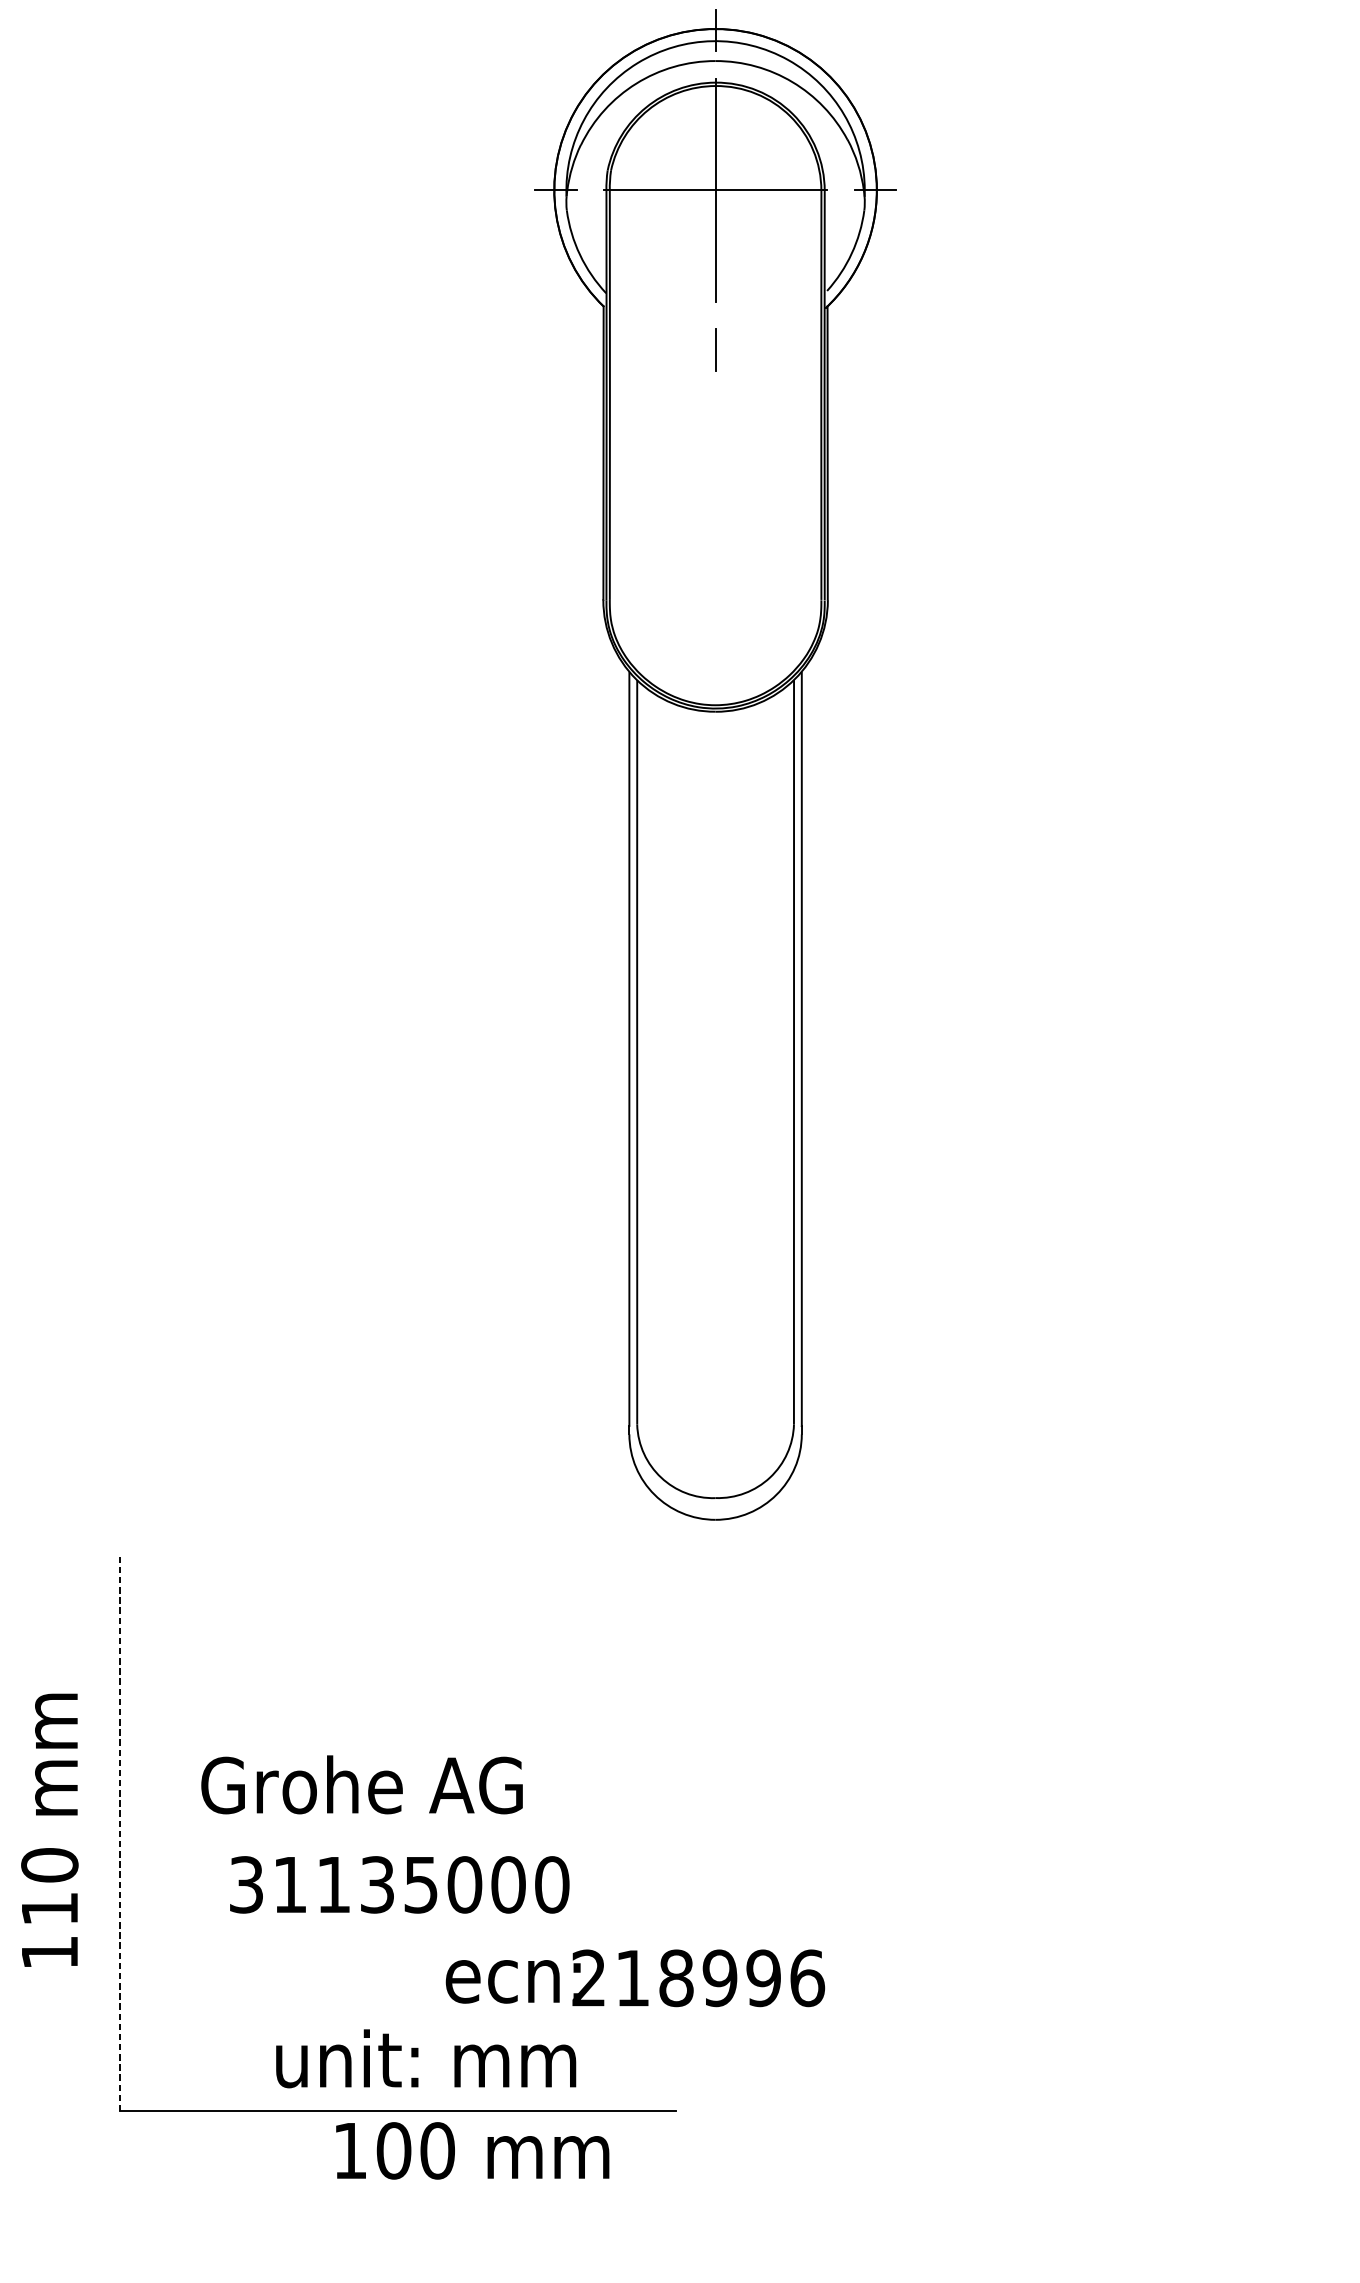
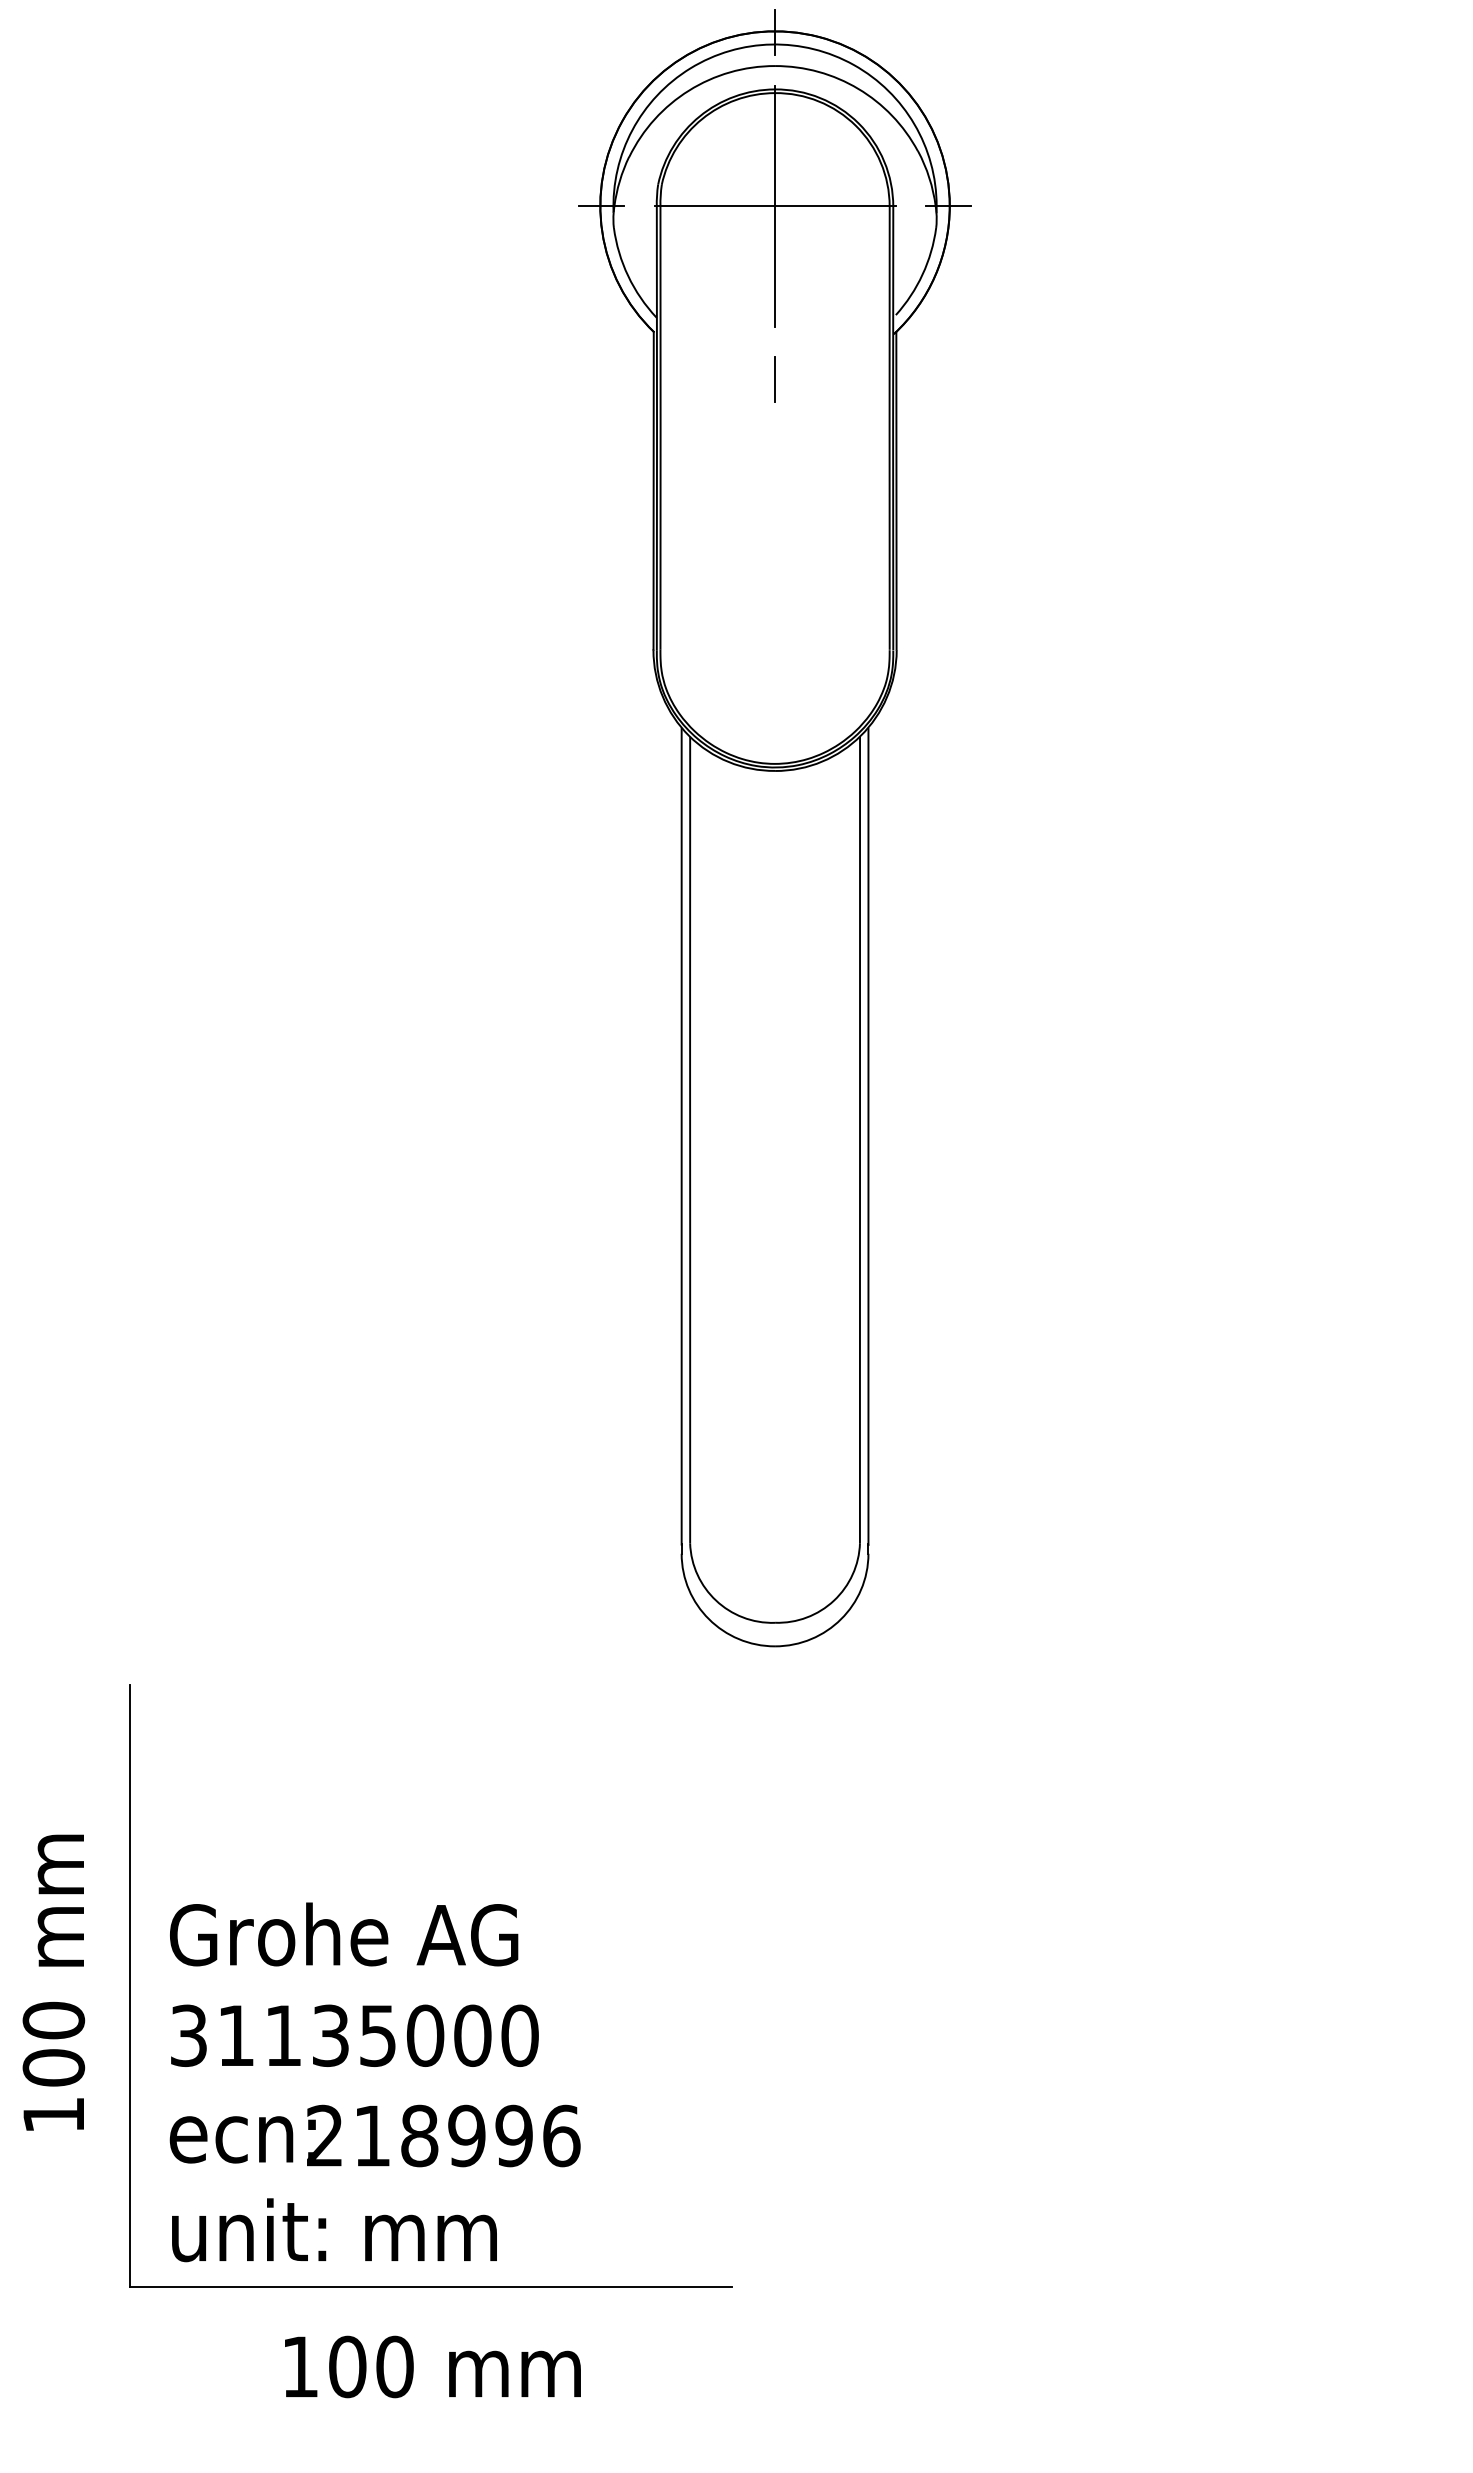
text: (362, 1784) -> (344, 1934), moved
line: (119, 1832) -> (129, 1985), dashed -> solid
text: (399, 1884) -> (354, 2035), moved
text: (49, 1908) -> (53, 2067), 110 -> 100
text: (634, 1977) -> (374, 2135), moved
text: (426, 2059) -> (334, 2230), moved
text: (472, 2150) -> (432, 2366), moved

